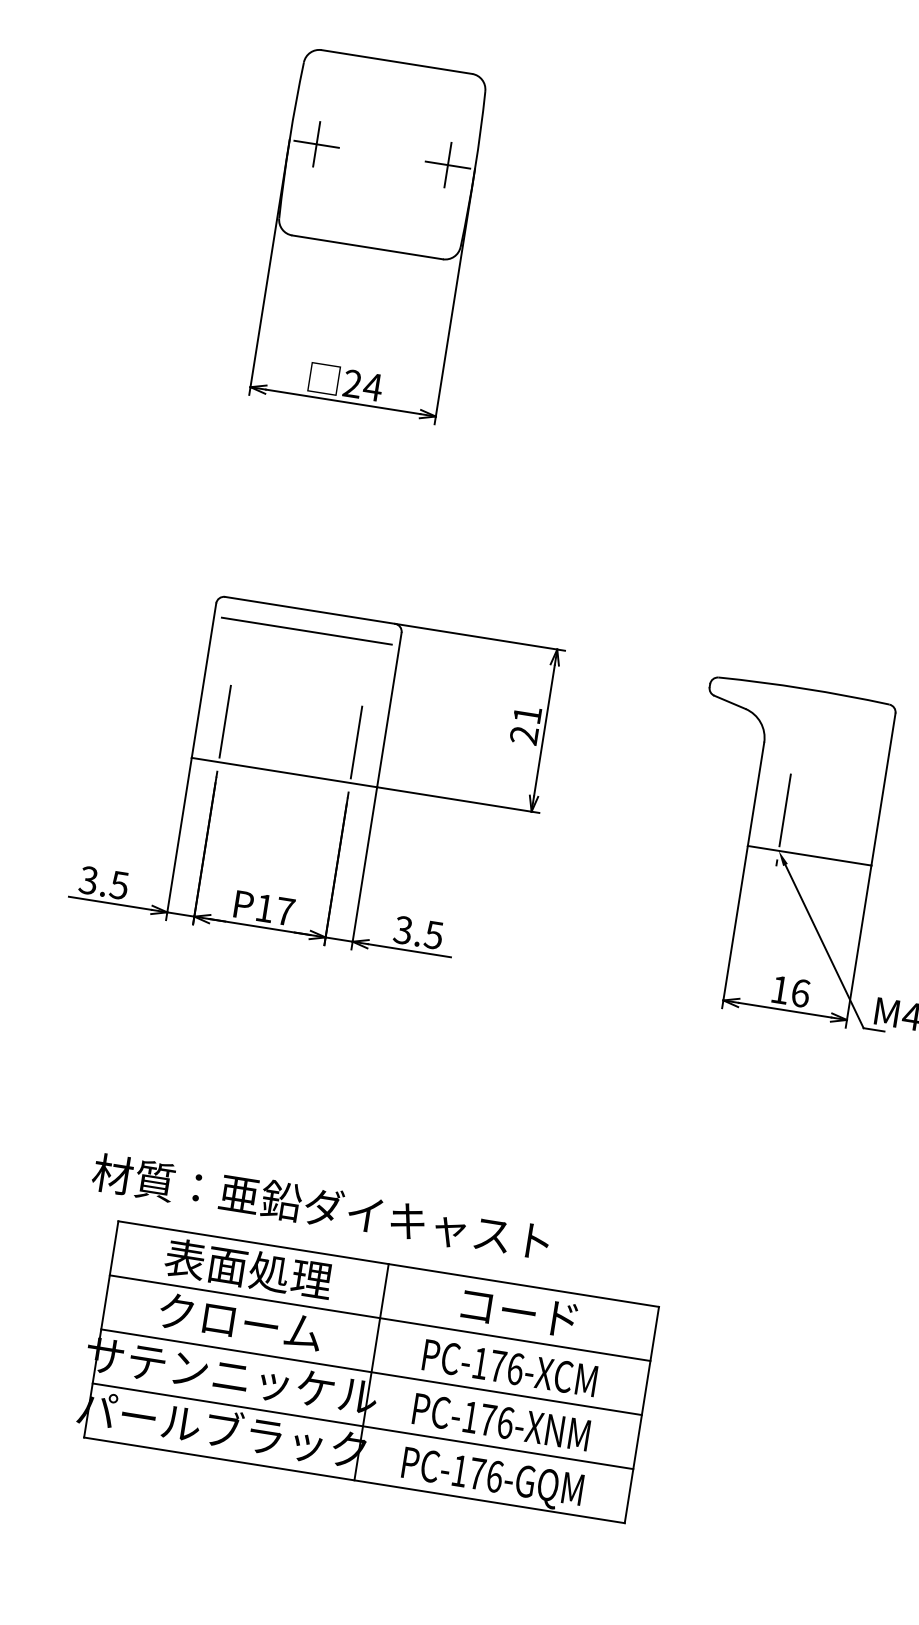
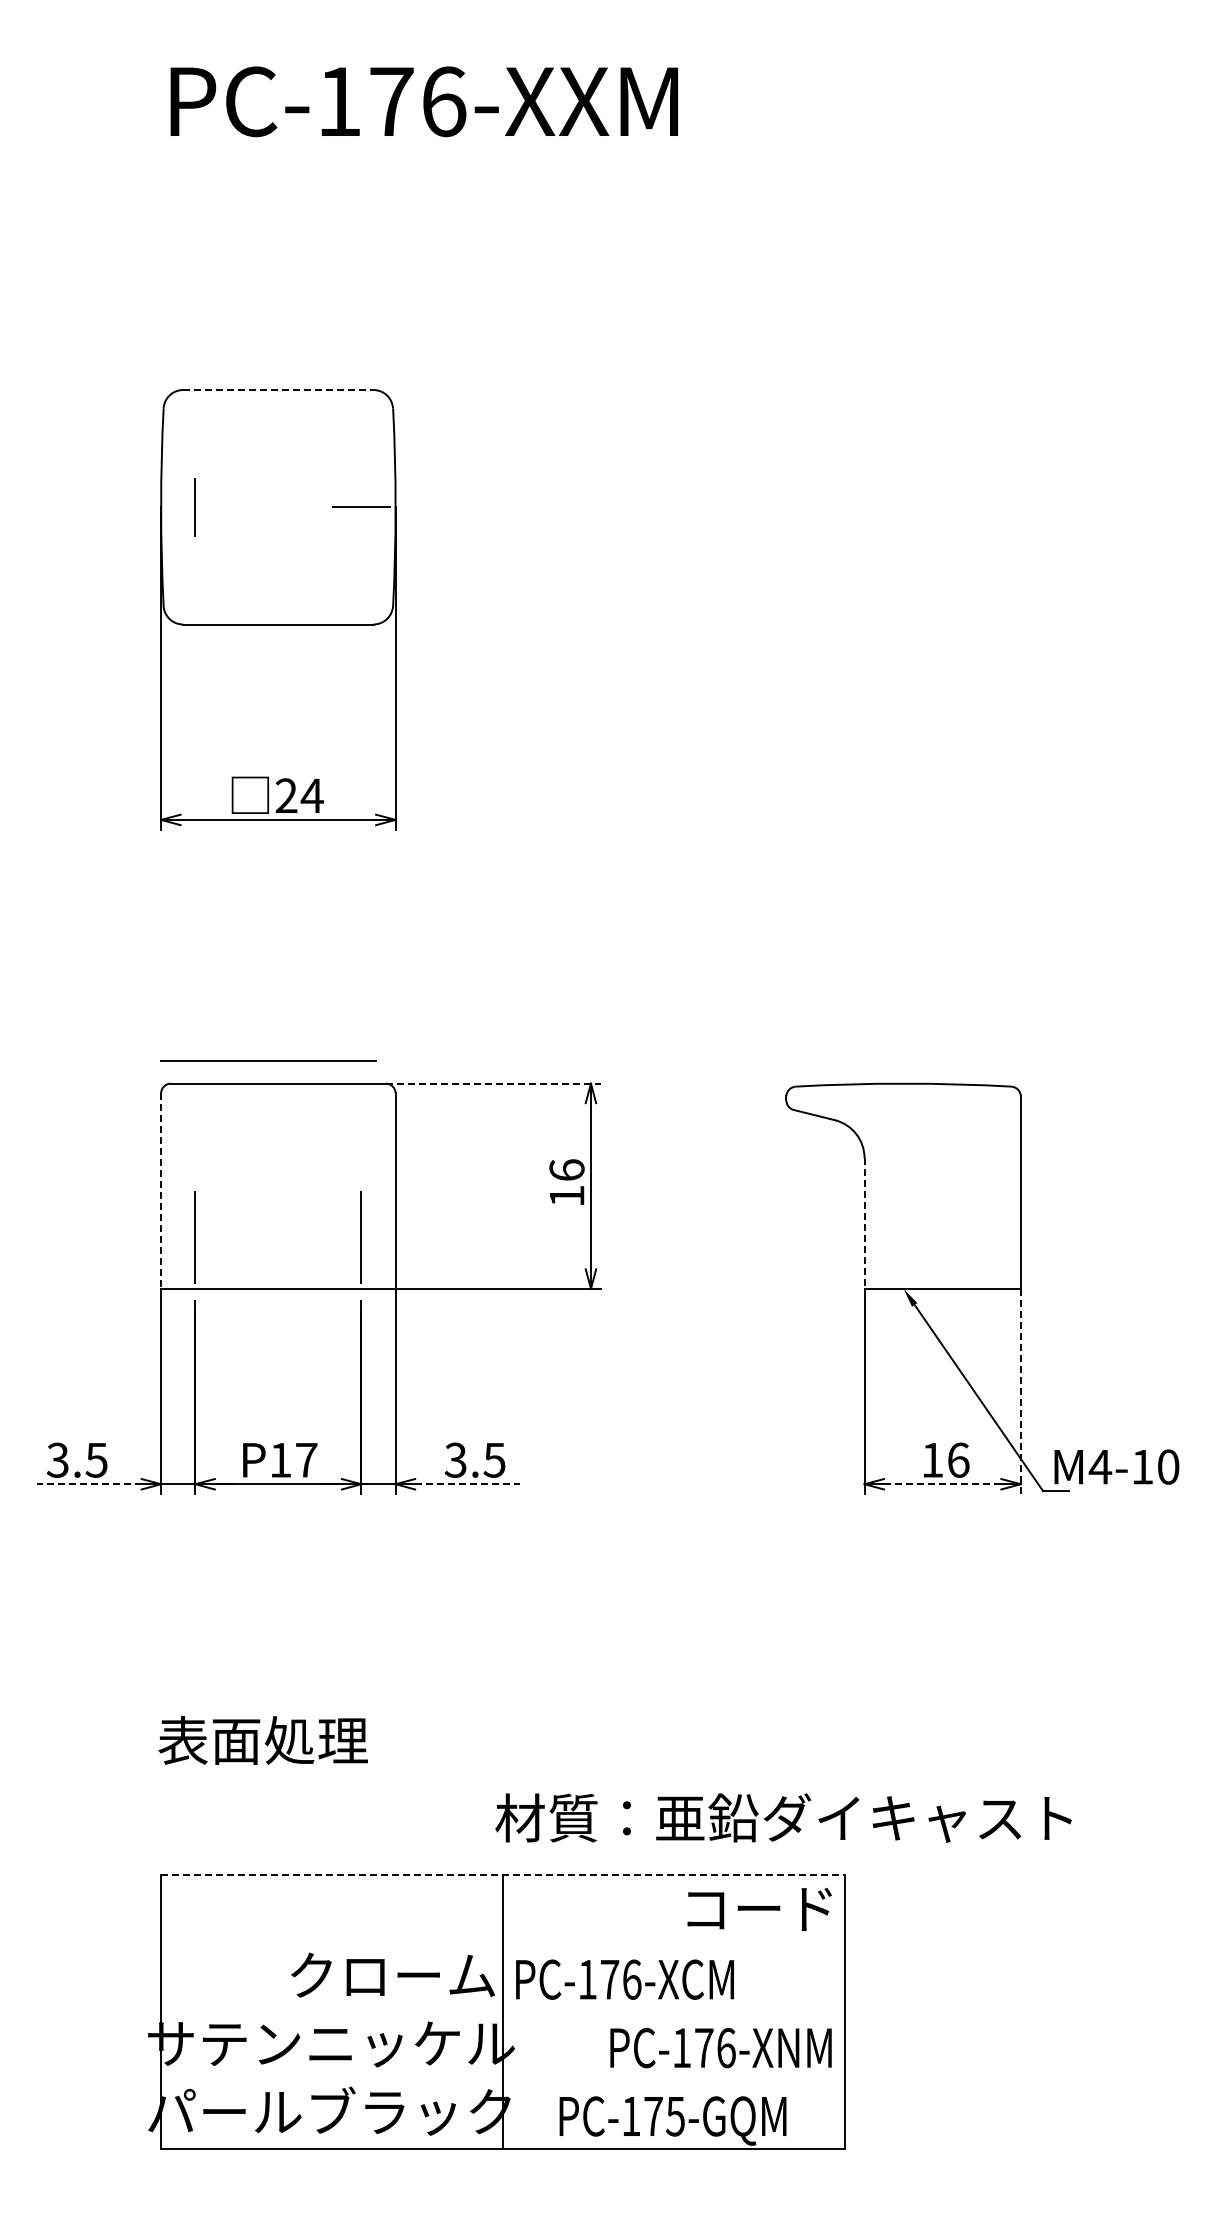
line: (397, 62) -> (278, 390), solid -> dashed
line: (316, 144) -> (195, 507), removed
line: (448, 164) -> (361, 506), removed
line: (307, 630) -> (268, 1060), moved
line: (480, 637) -> (493, 1083), solid -> dashed
line: (204, 681) -> (161, 1191), solid -> dashed
text: (525, 724) -> (566, 1182), 21 -> 16
line: (755, 794) -> (864, 1223), solid -> dashed
line: (783, 819) -> (903, 1249), removed
line: (109, 903) -> (88, 1484), solid -> dashed
line: (858, 946) -> (1020, 1391), solid -> dashed
line: (410, 951) -> (468, 1484), solid -> dashed
line: (784, 1010) -> (942, 1484), solid -> dashed
text: (321, 1206) -> (783, 1817), moved
line: (388, 1264) -> (503, 1875), solid -> dashed
text: (248, 1268) -> (262, 1740), moved
text: (519, 1312) -> (759, 1909), moved
line: (380, 1318) -> (503, 1943), removed
text: (240, 1321) -> (392, 1974), moved
text: (509, 1367) -> (624, 1979), moved
line: (371, 1372) -> (503, 2011), removed
text: (500, 1422) -> (720, 2048), moved
line: (363, 1426) -> (503, 2080), removed
text: (494, 1476) -> (675, 2116), PC-176-GQM -> PC-175-GQM

